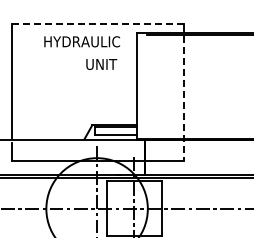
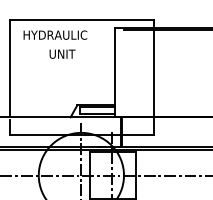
line: (97, 23) -> (81, 19), dashed -> solid
text: (81, 41) -> (54, 34), moved
text: (101, 64) -> (62, 54), moved
line: (183, 99) -> (153, 83), dashed -> solid

